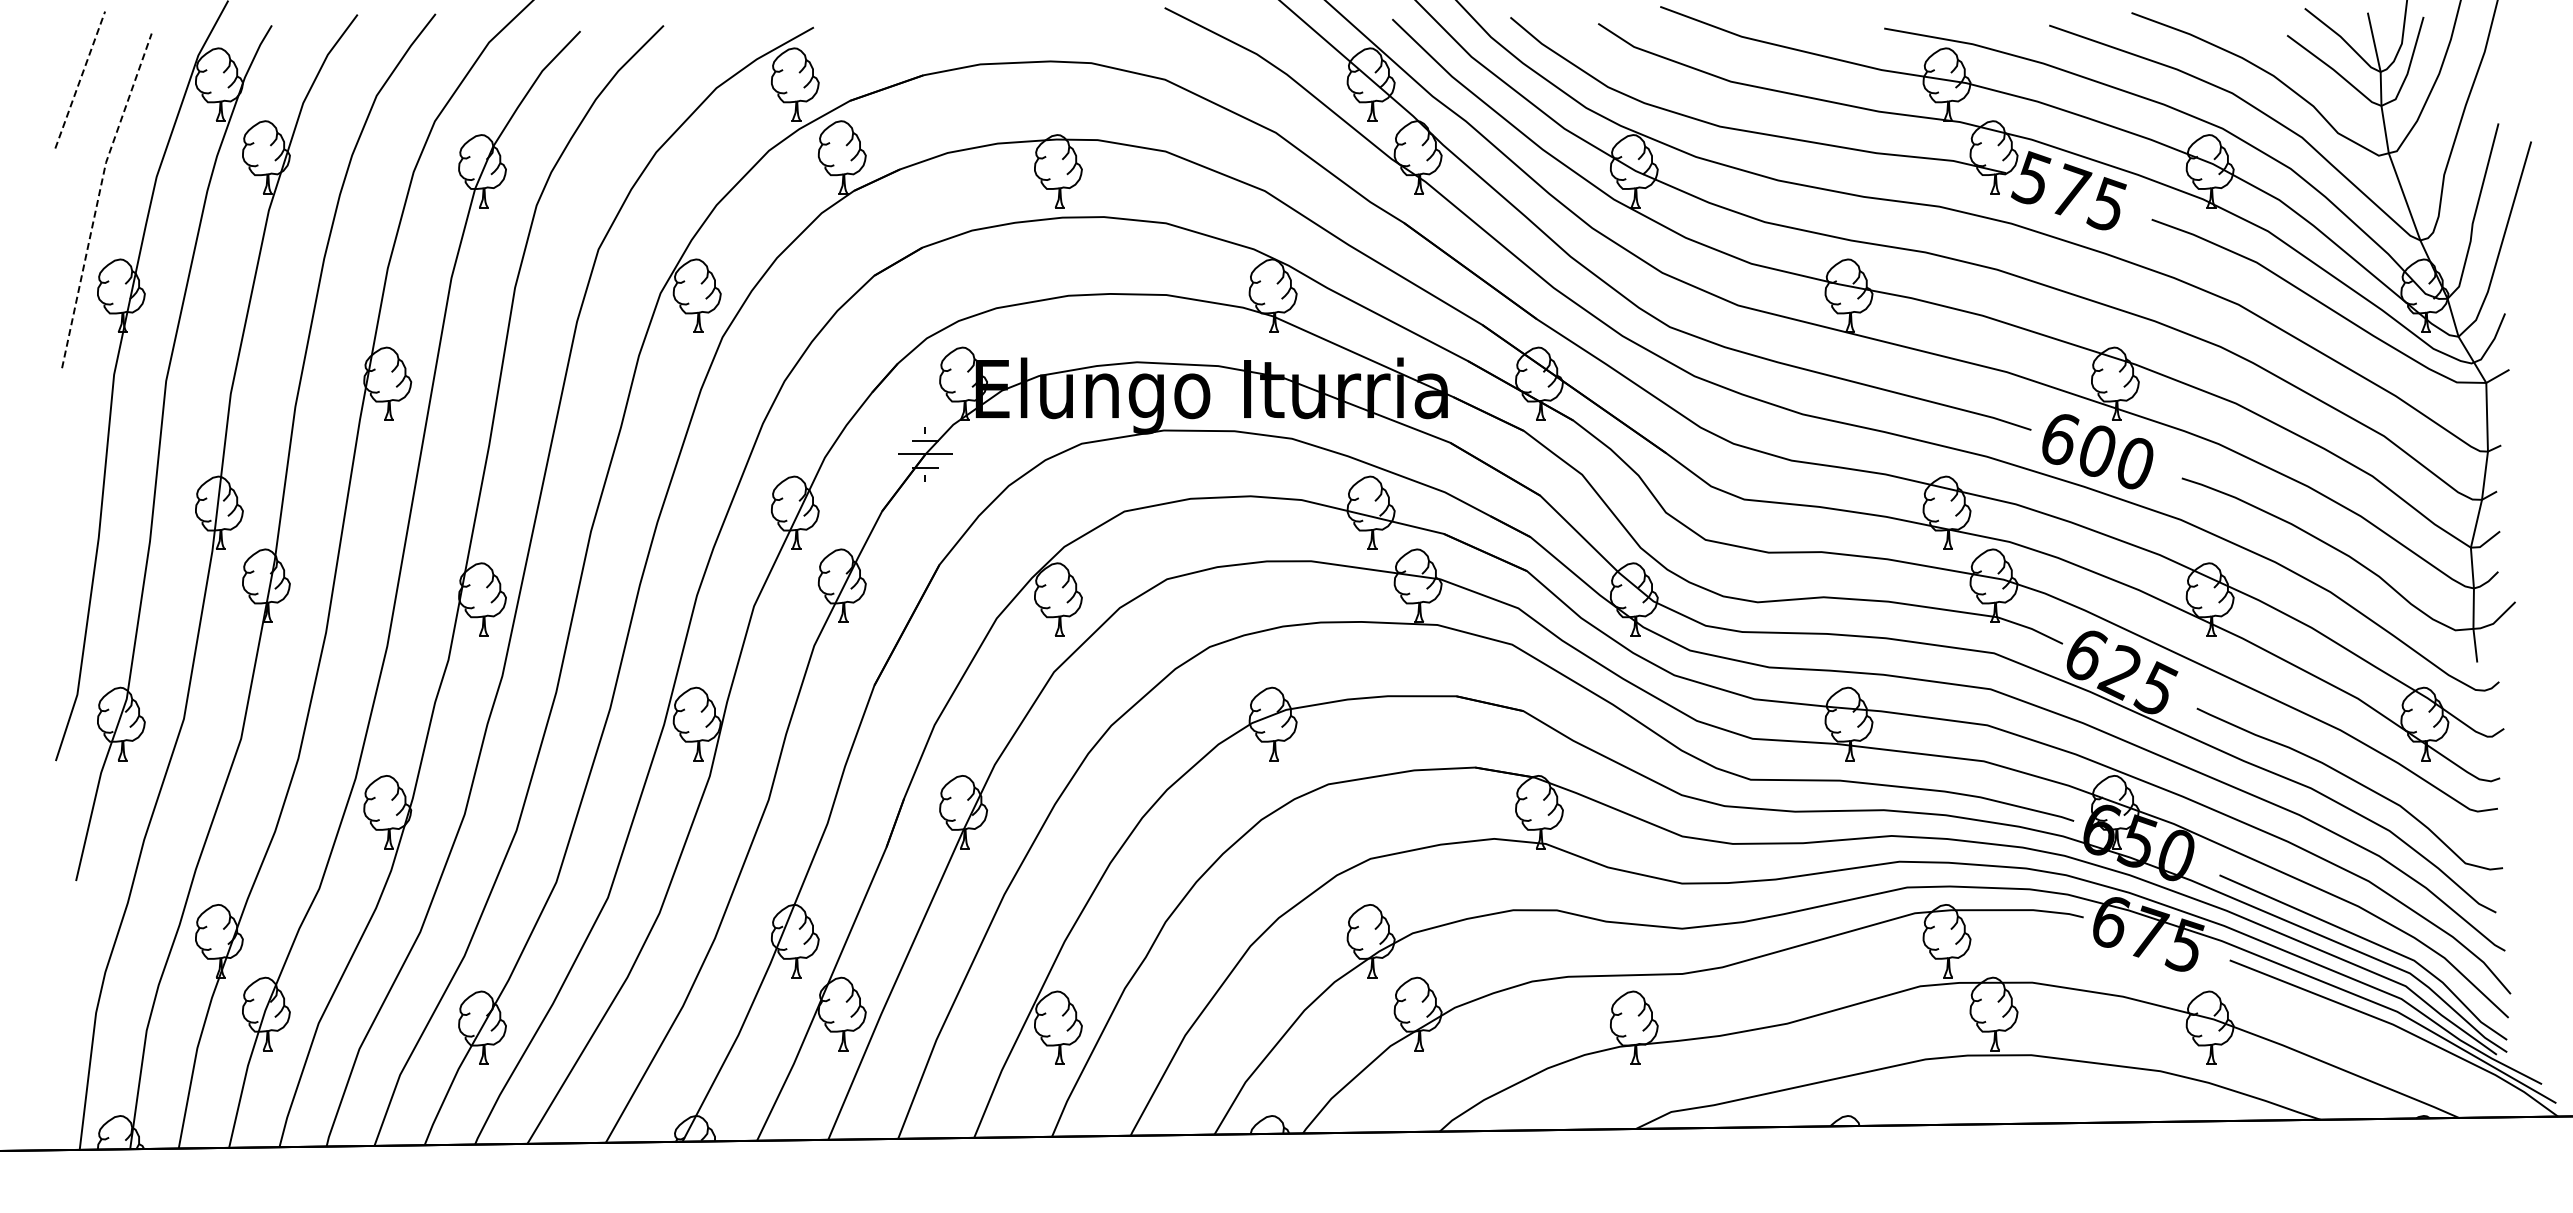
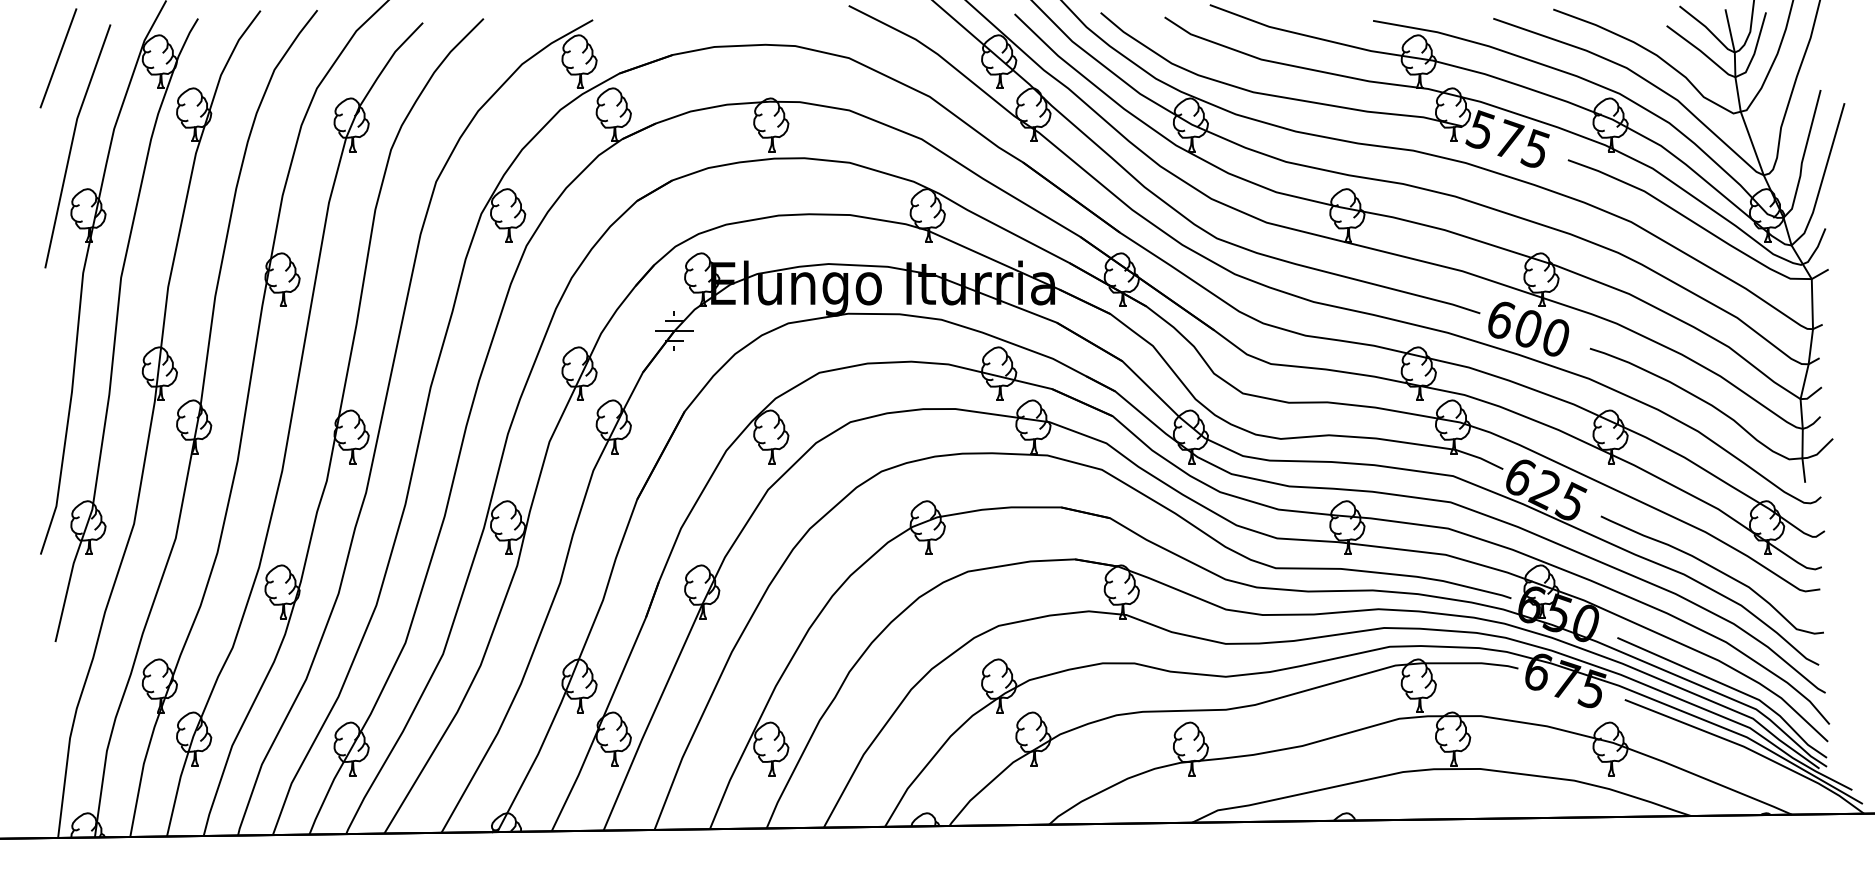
line: (80, 80) -> (58, 58), dashed -> solid
line: (98, 197) -> (71, 143), dashed -> solid

